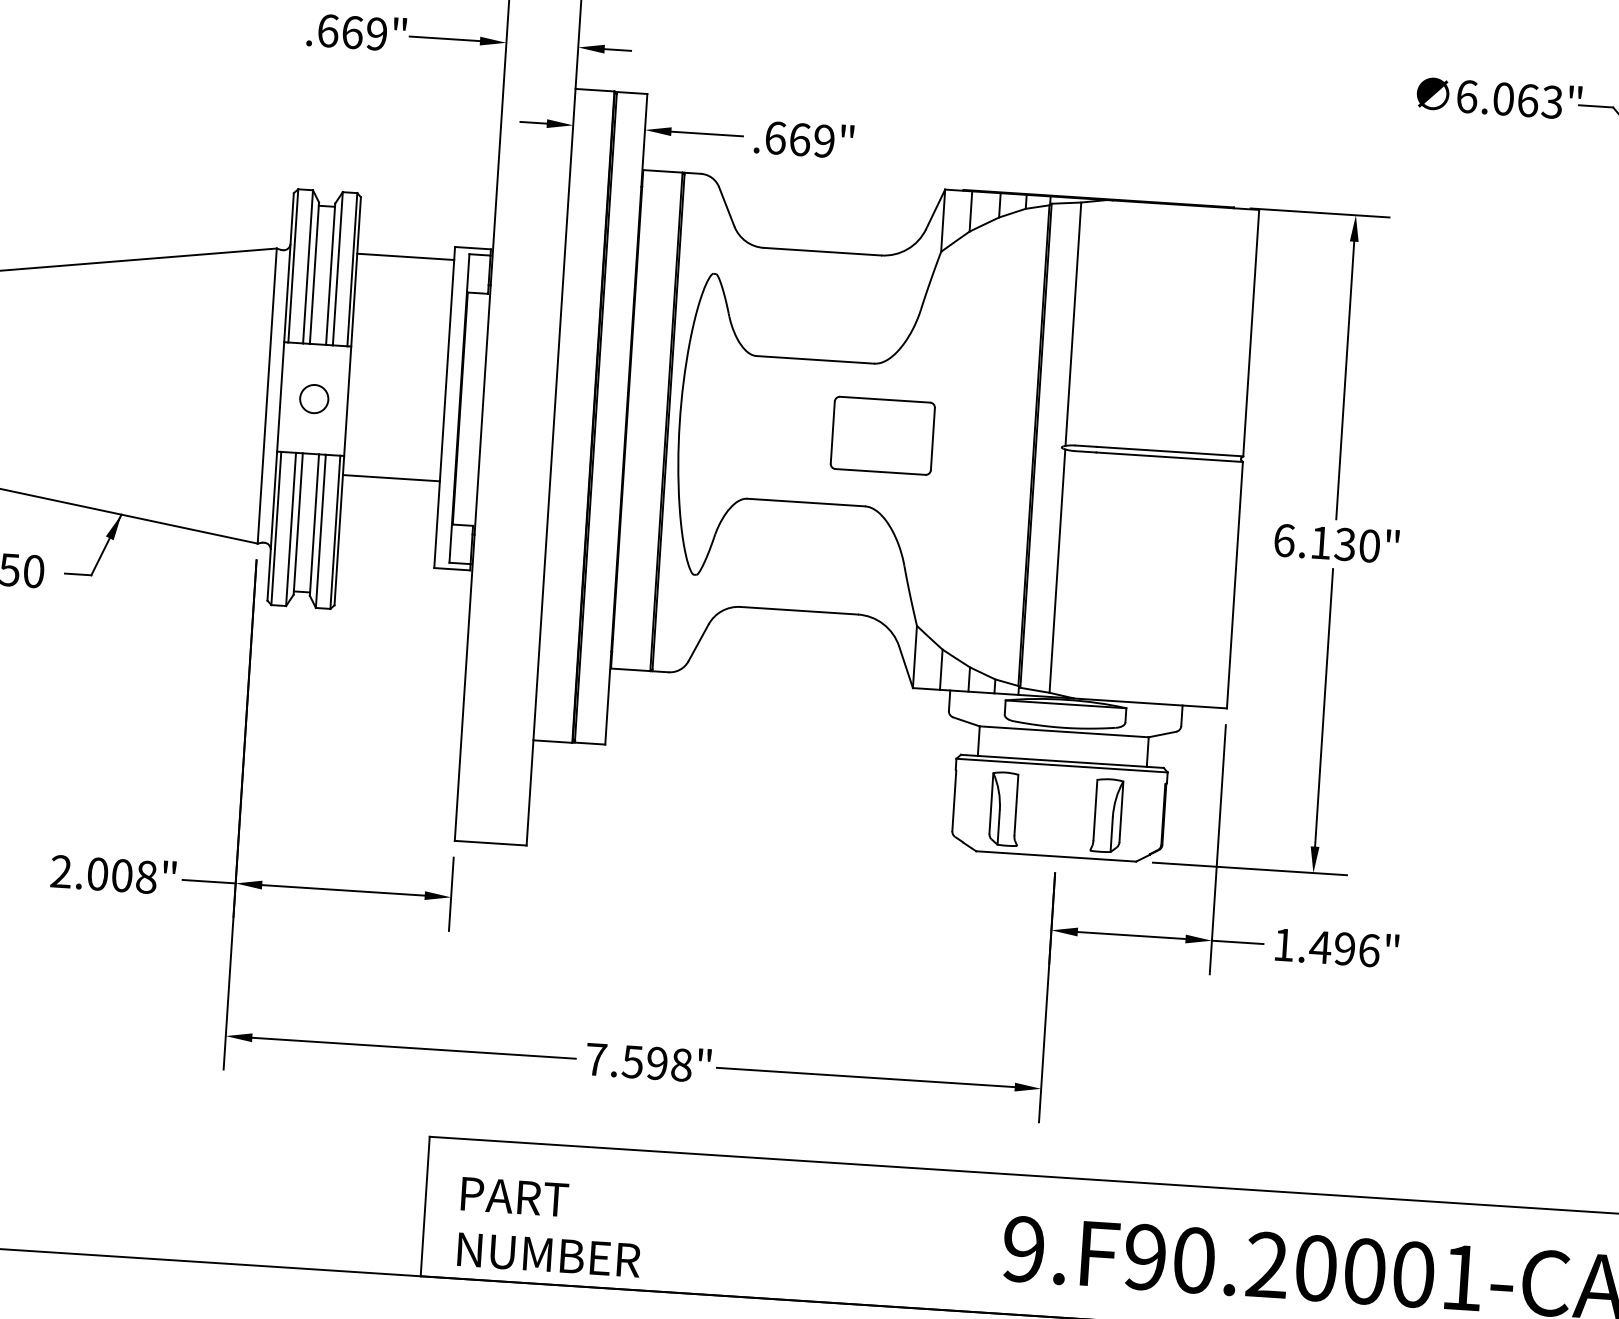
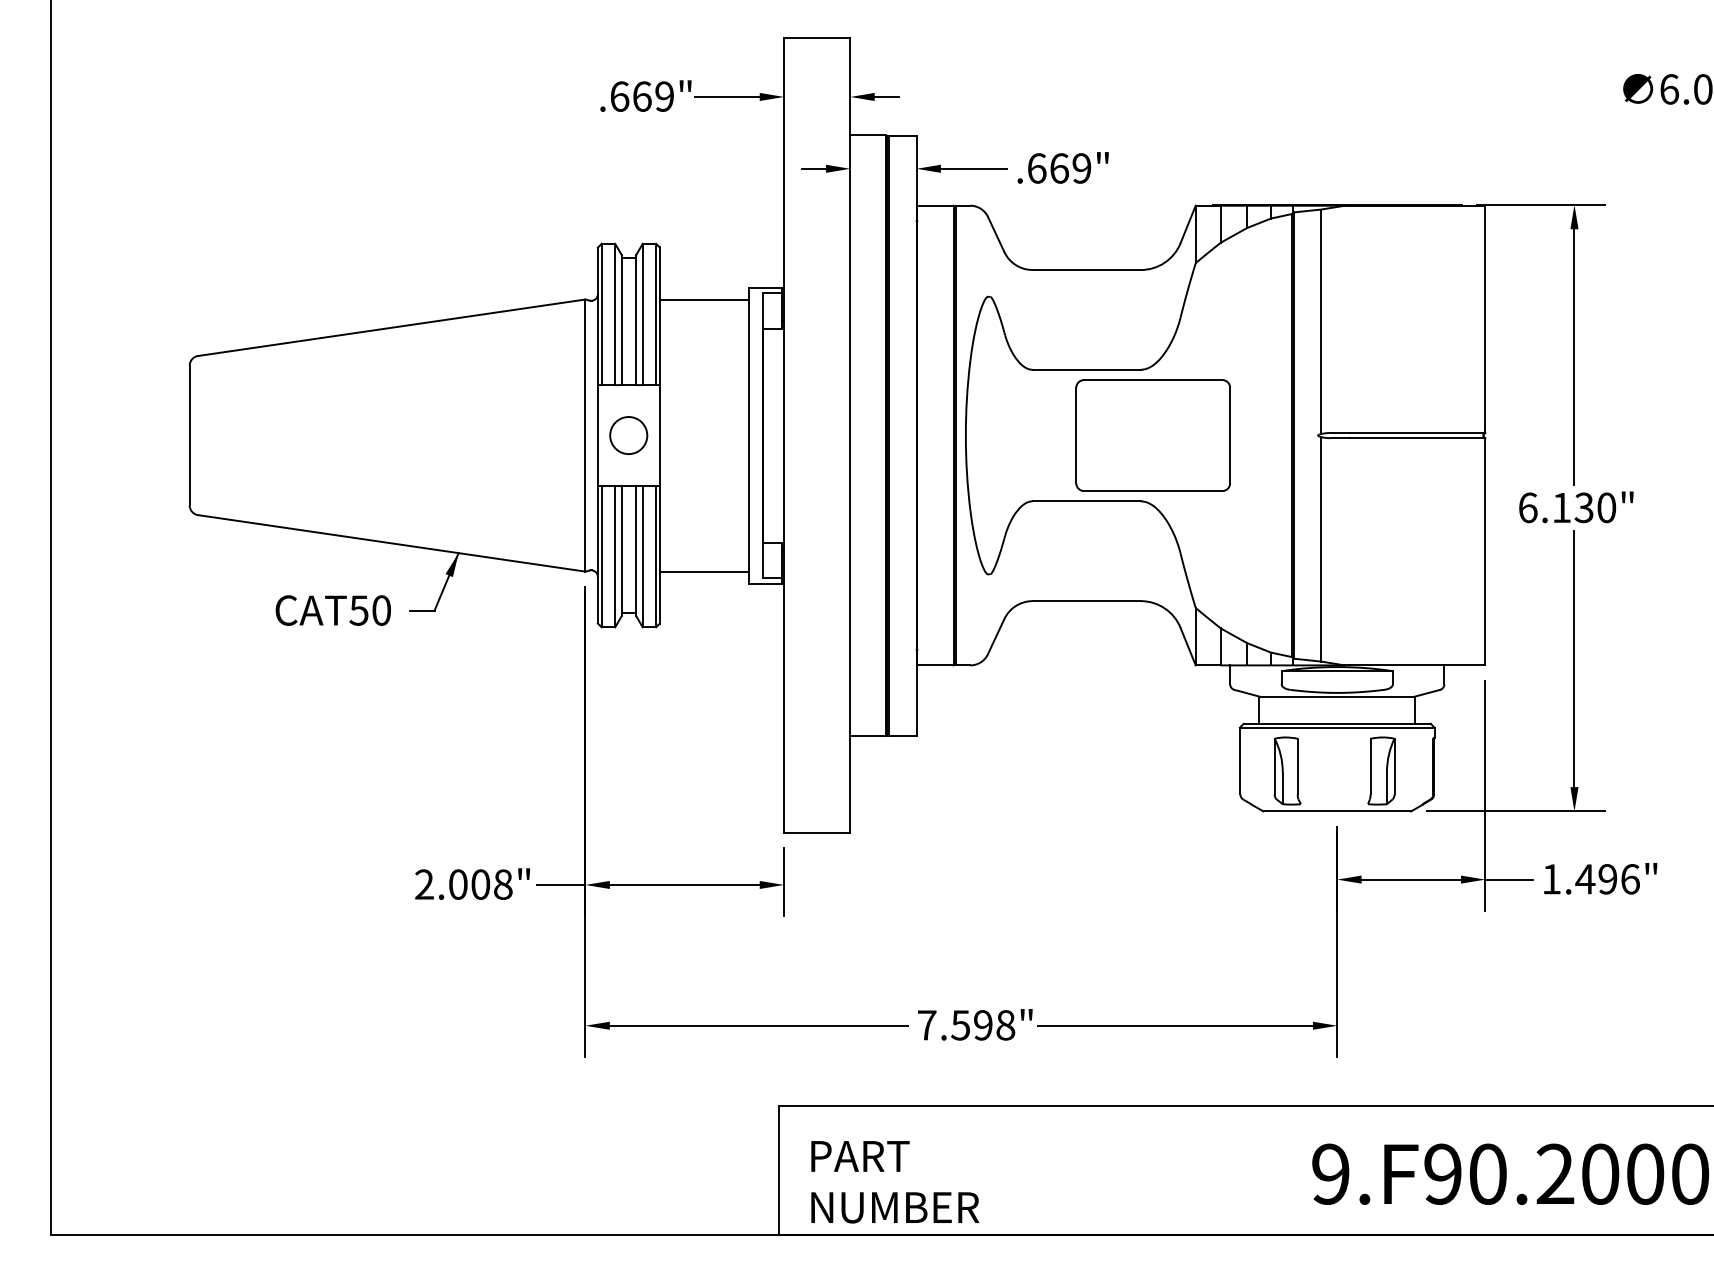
circle: (313, 399) -> (628, 435), size x1.43
part: (882, 435) -> (1152, 435), size x1.67
line: (391, 478) -> (704, 571), moved

